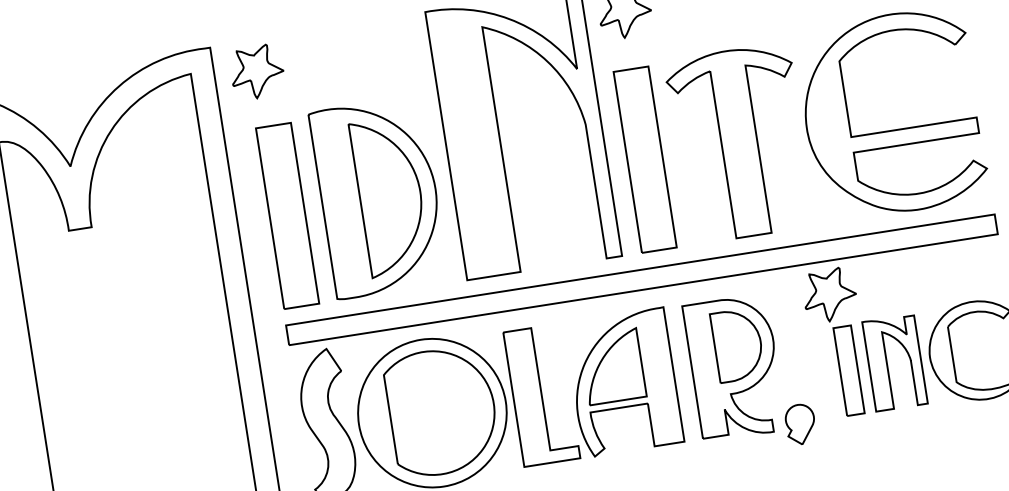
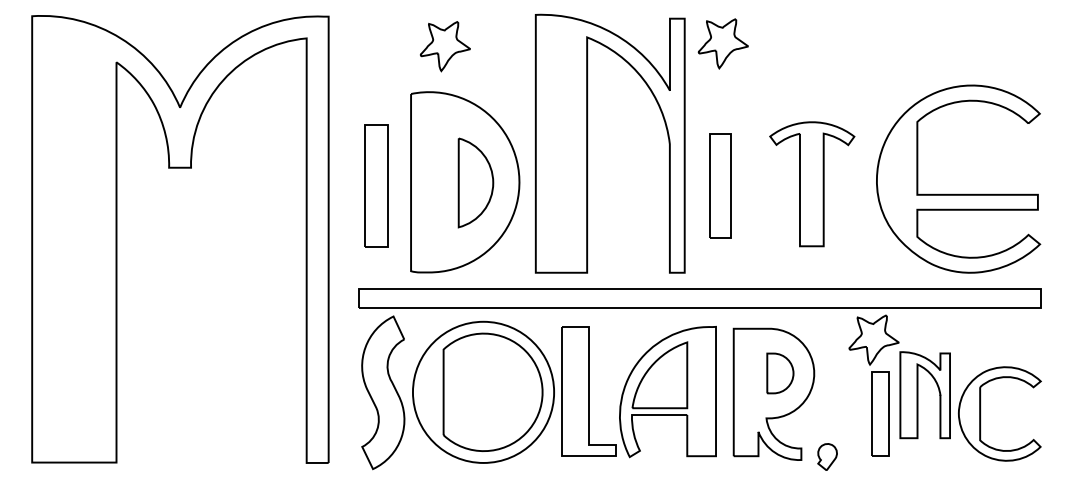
part: (257, 72) -> (445, 46), moved
part: (740, 142) -> (812, 183), size x0.7
part: (645, 159) -> (720, 185), size x0.6
part: (389, 196) -> (475, 182), size x0.6
part: (287, 215) -> (376, 185), size x0.7
part: (738, 345) -> (780, 373), size x0.6
curve: (888, 364) -> (918, 395), moved
part: (800, 423) -> (827, 456), size x0.7

